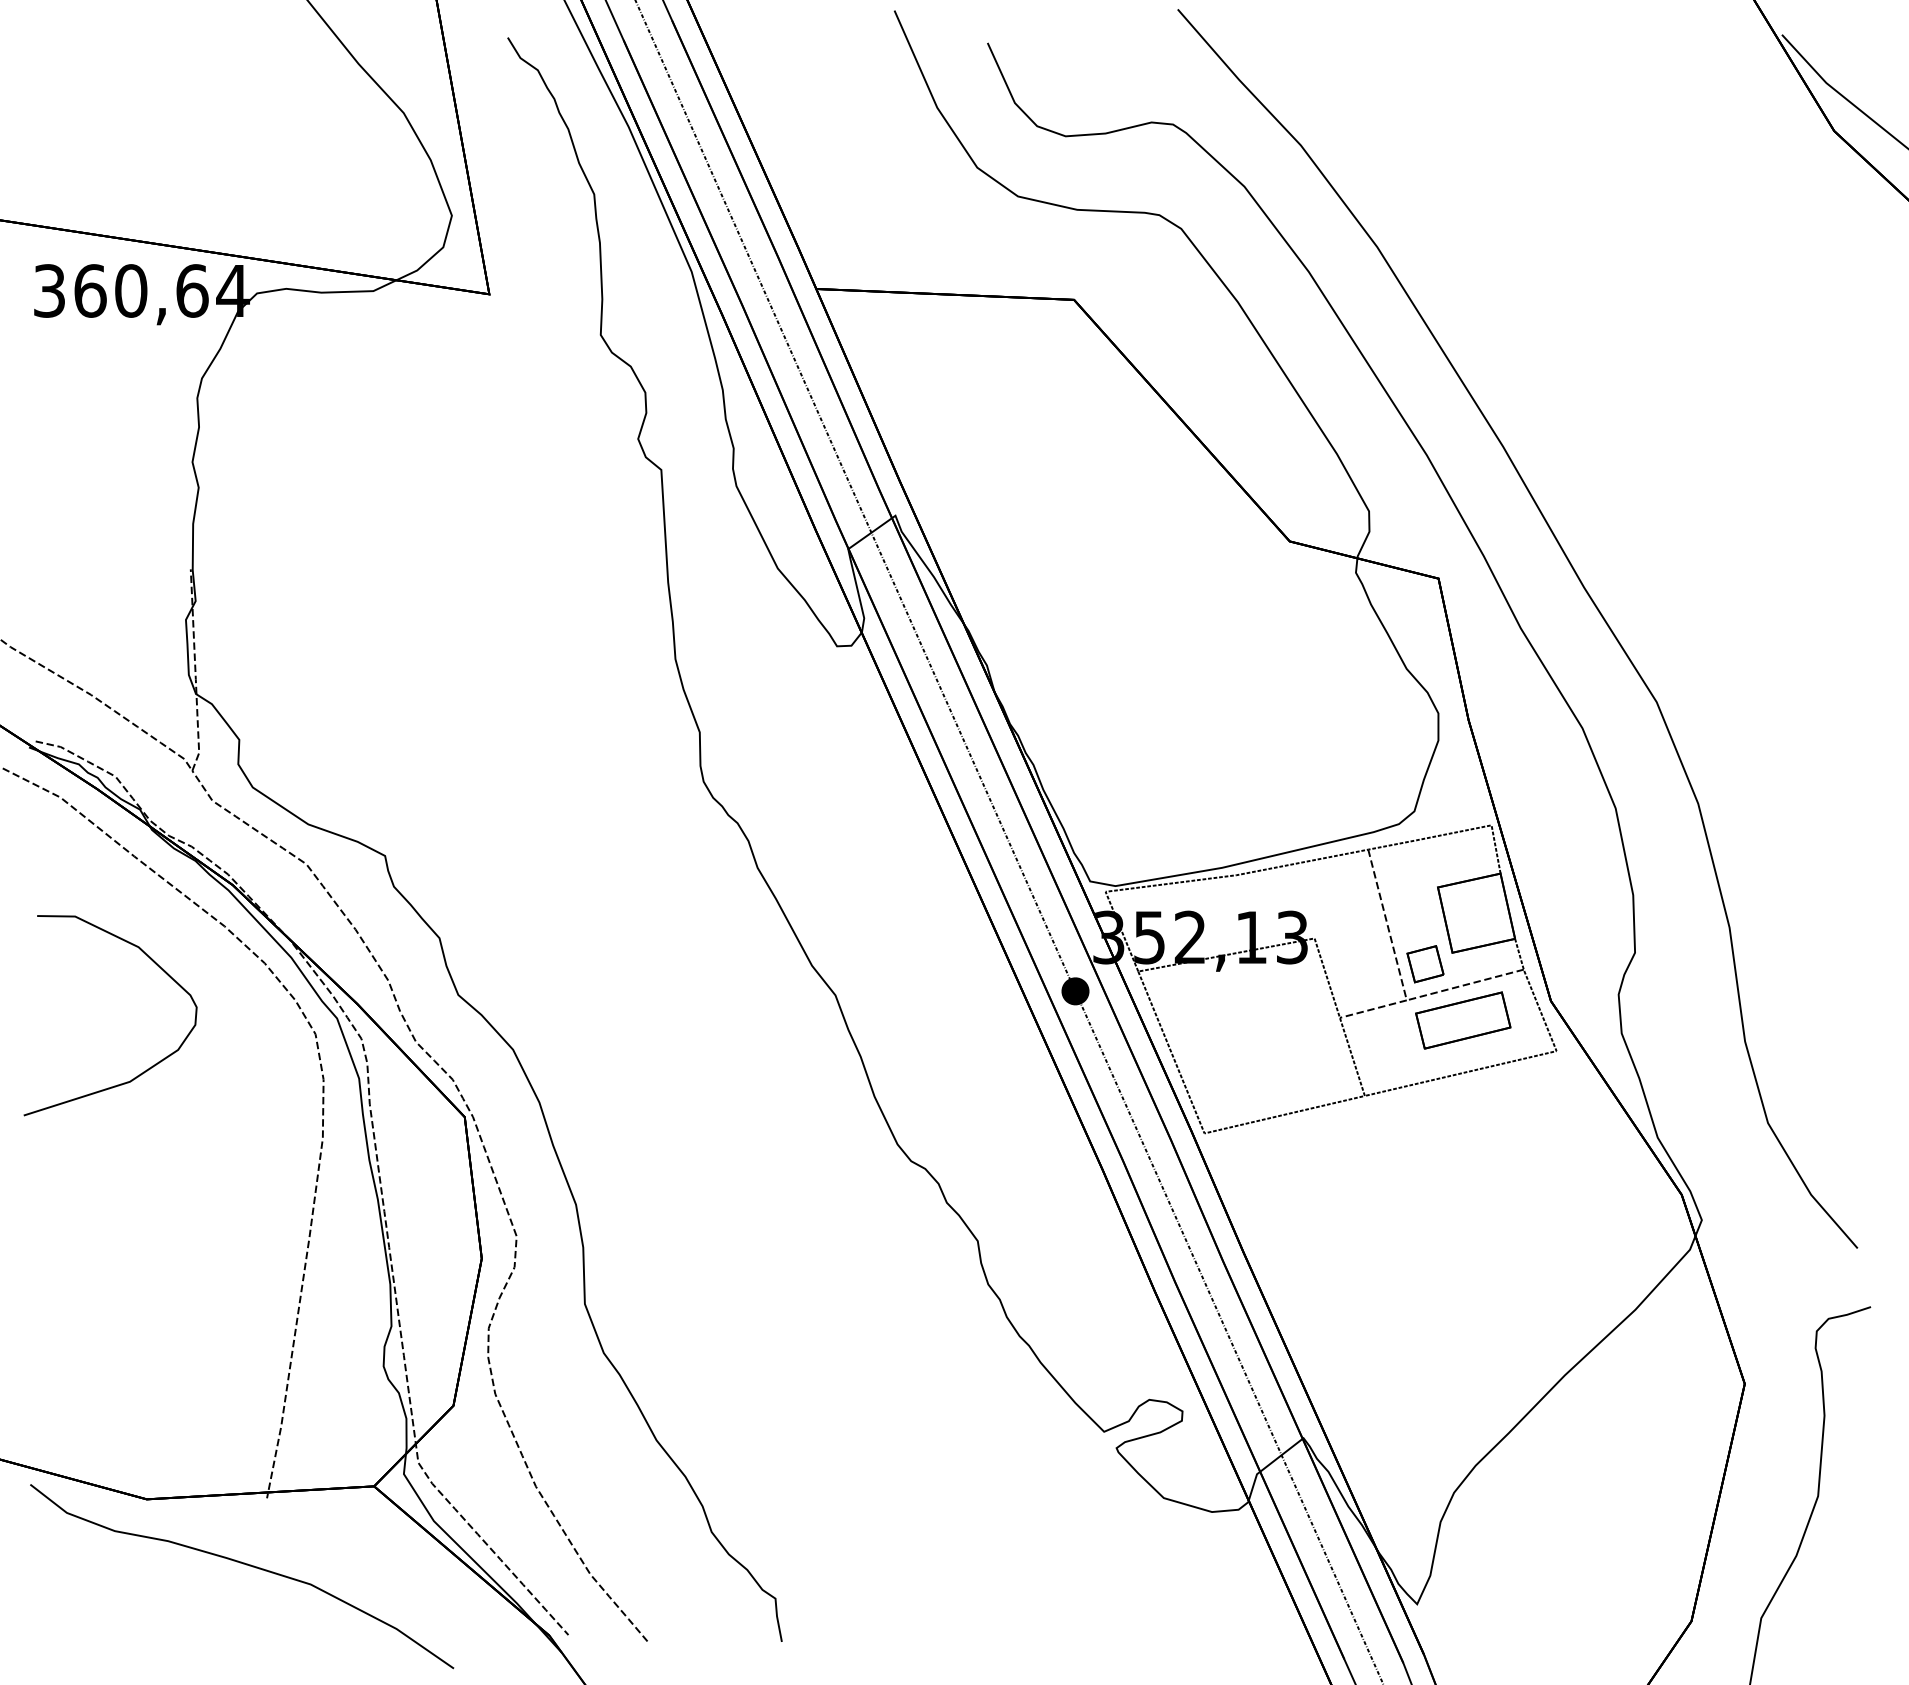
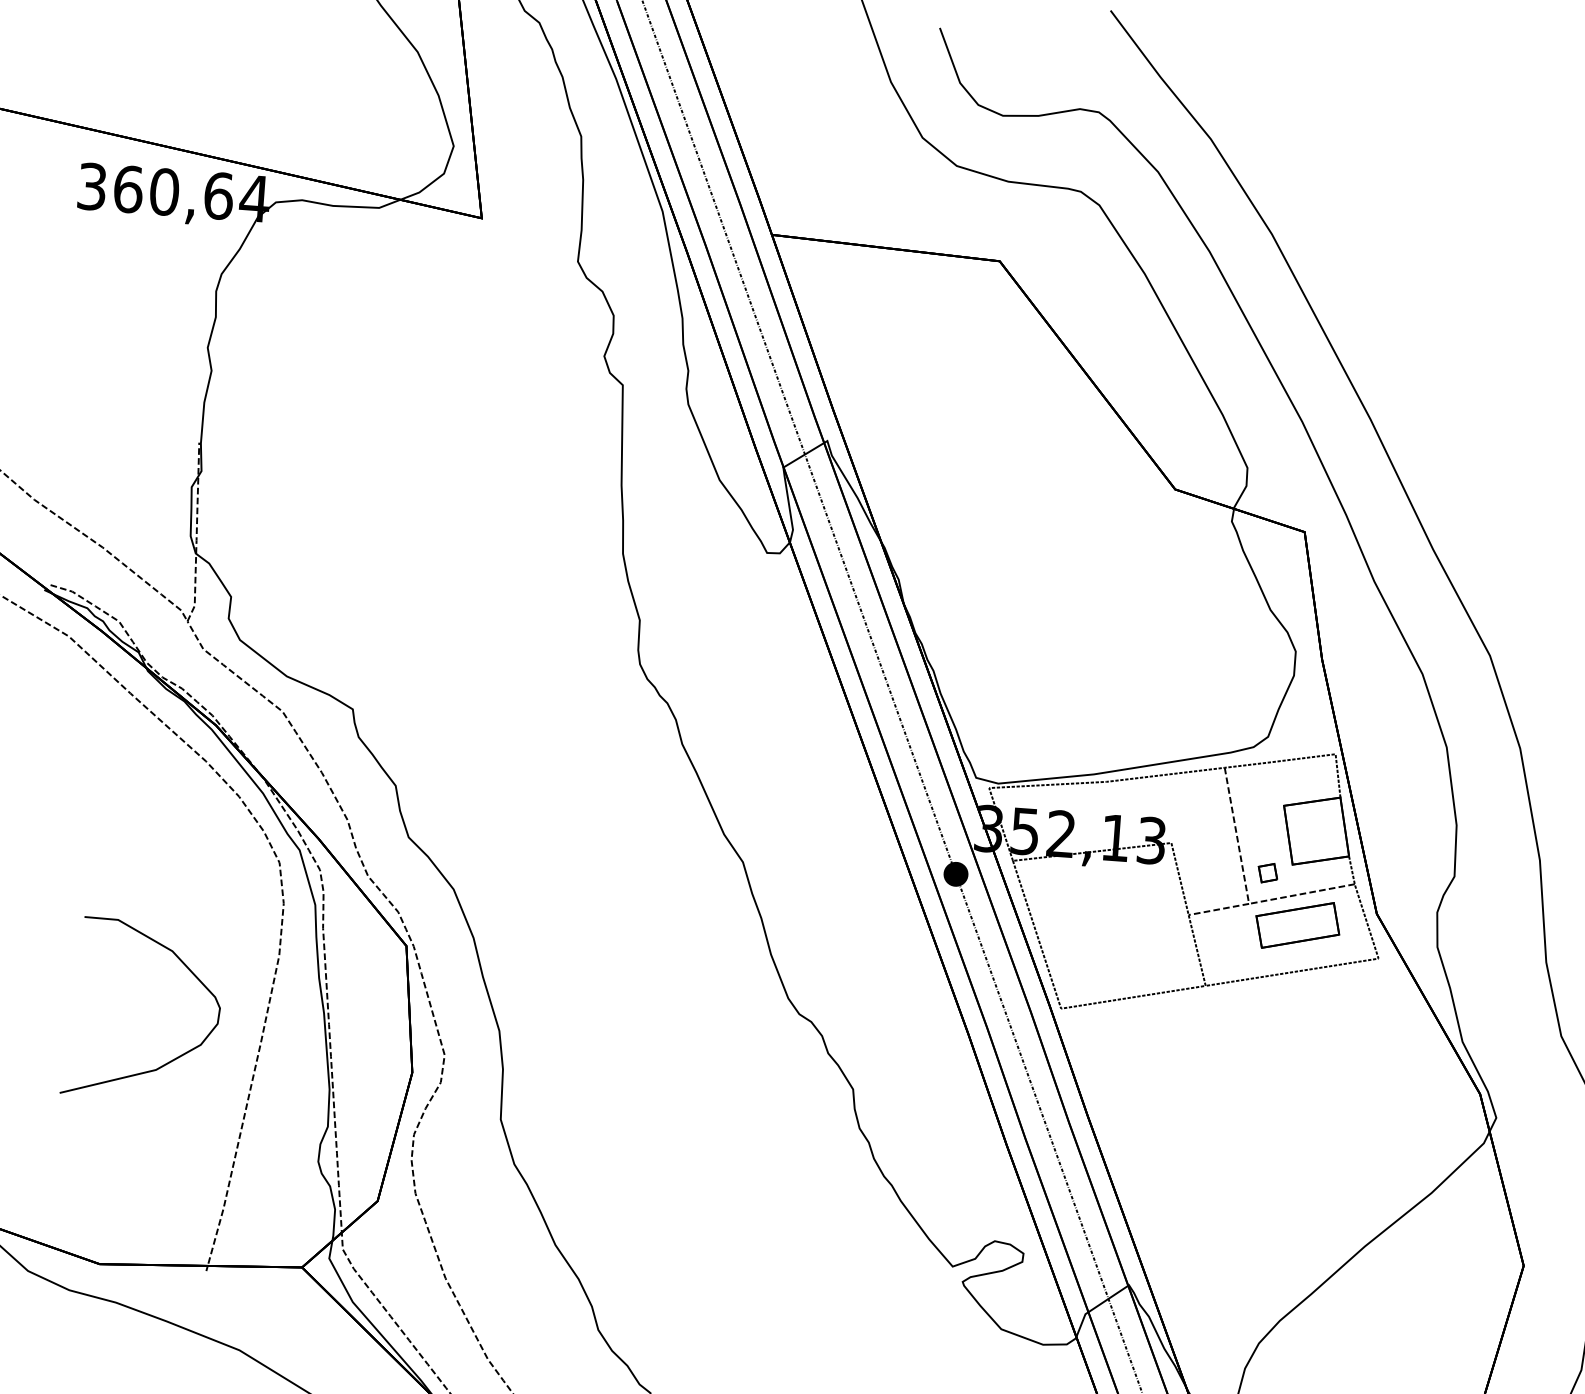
part: (1425, 964) -> (1267, 873), size x0.6
curve: (146, 1069) -> (171, 1060), moved

